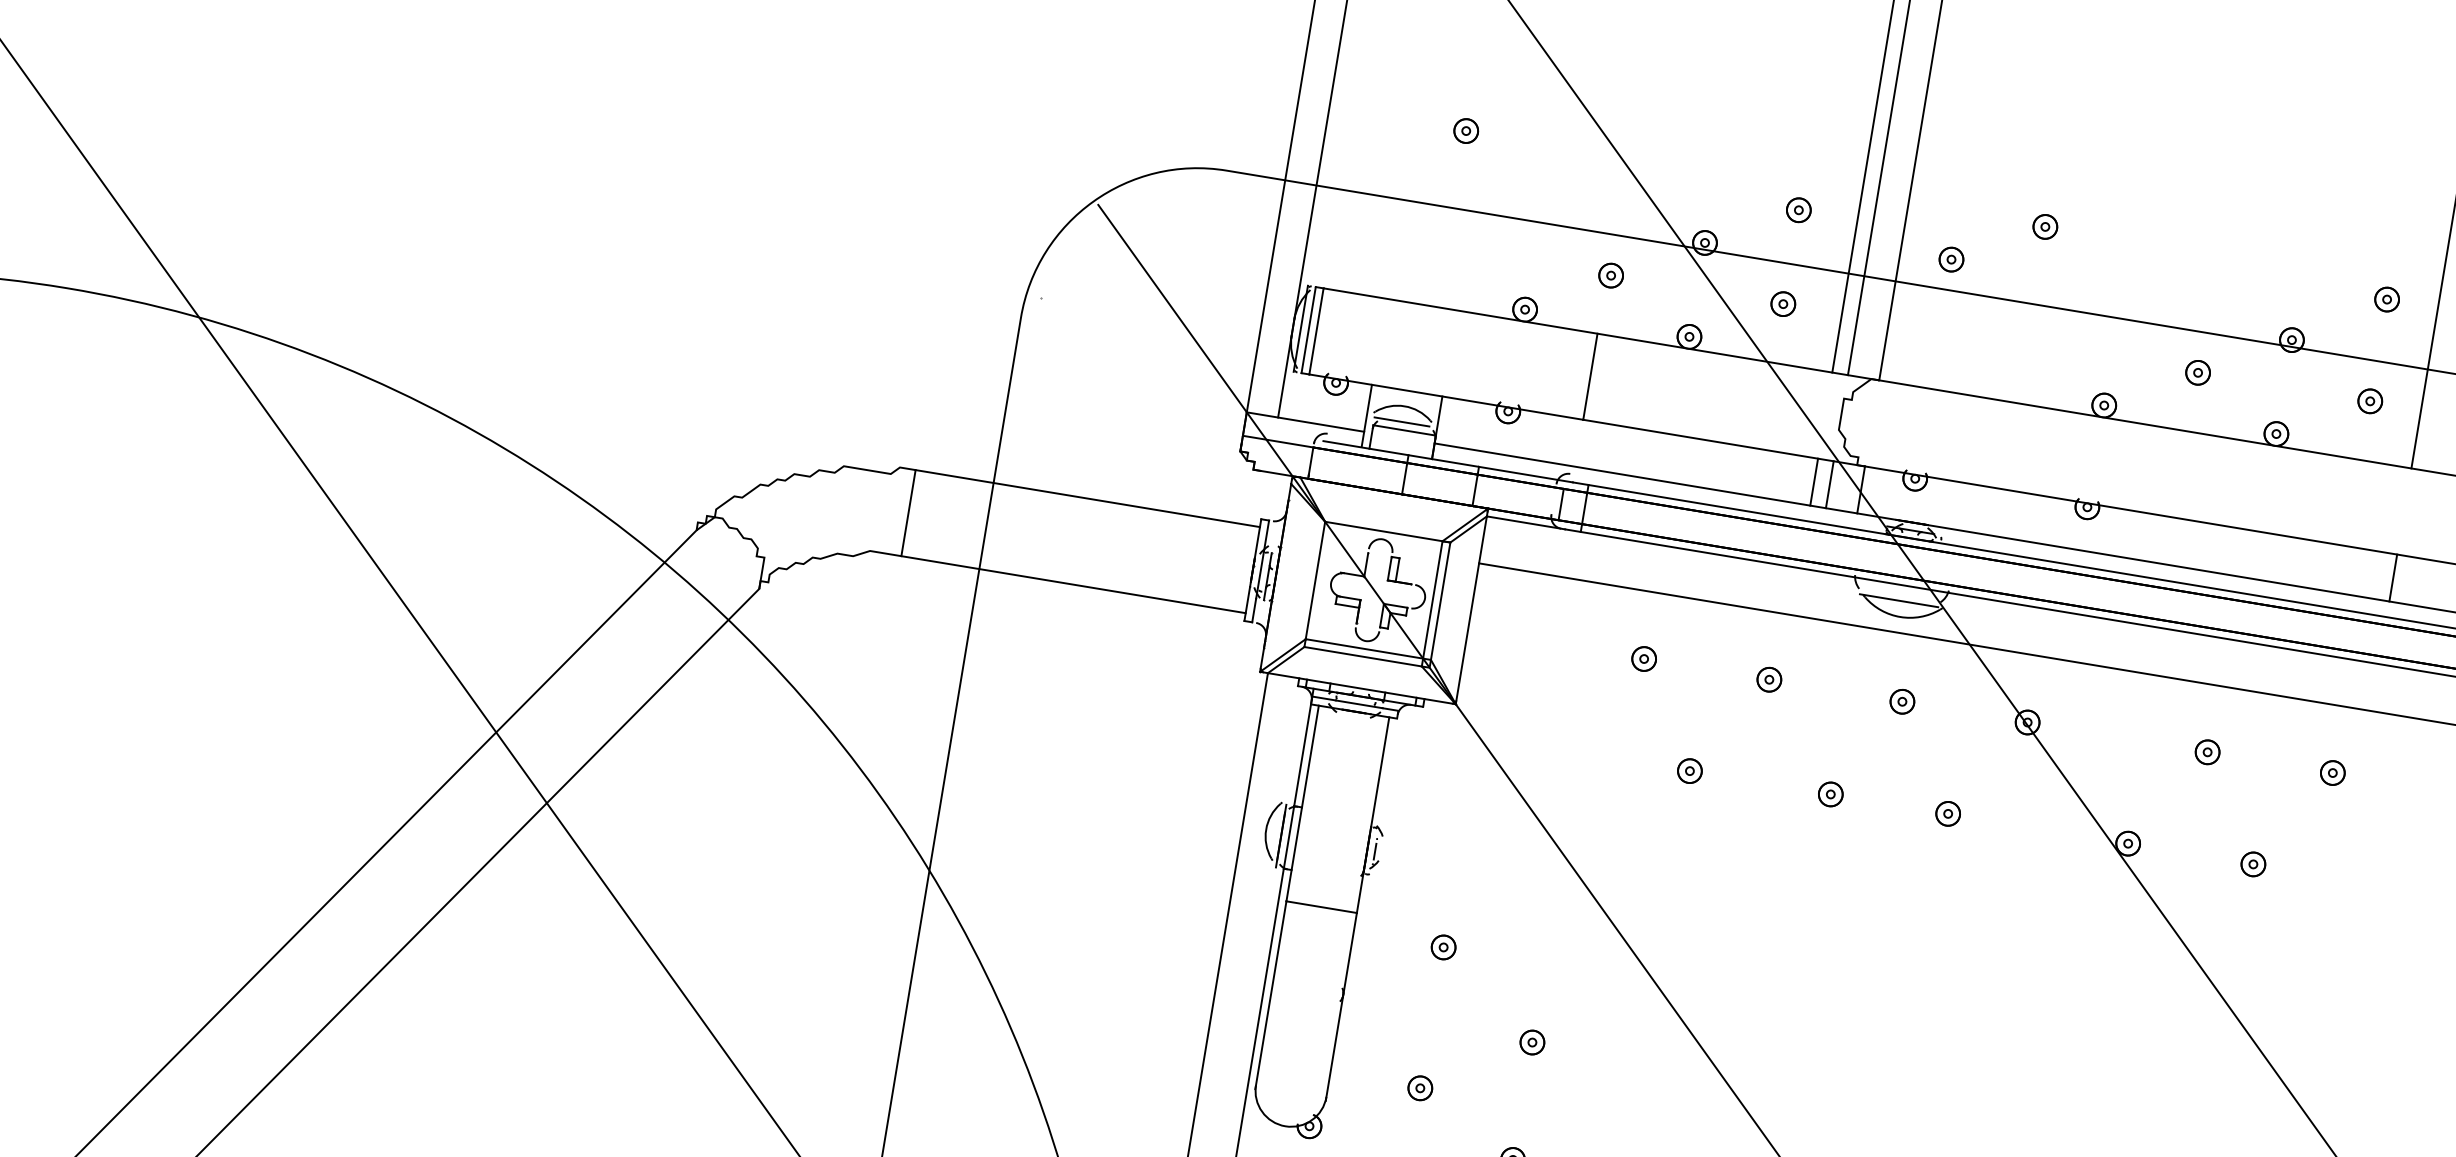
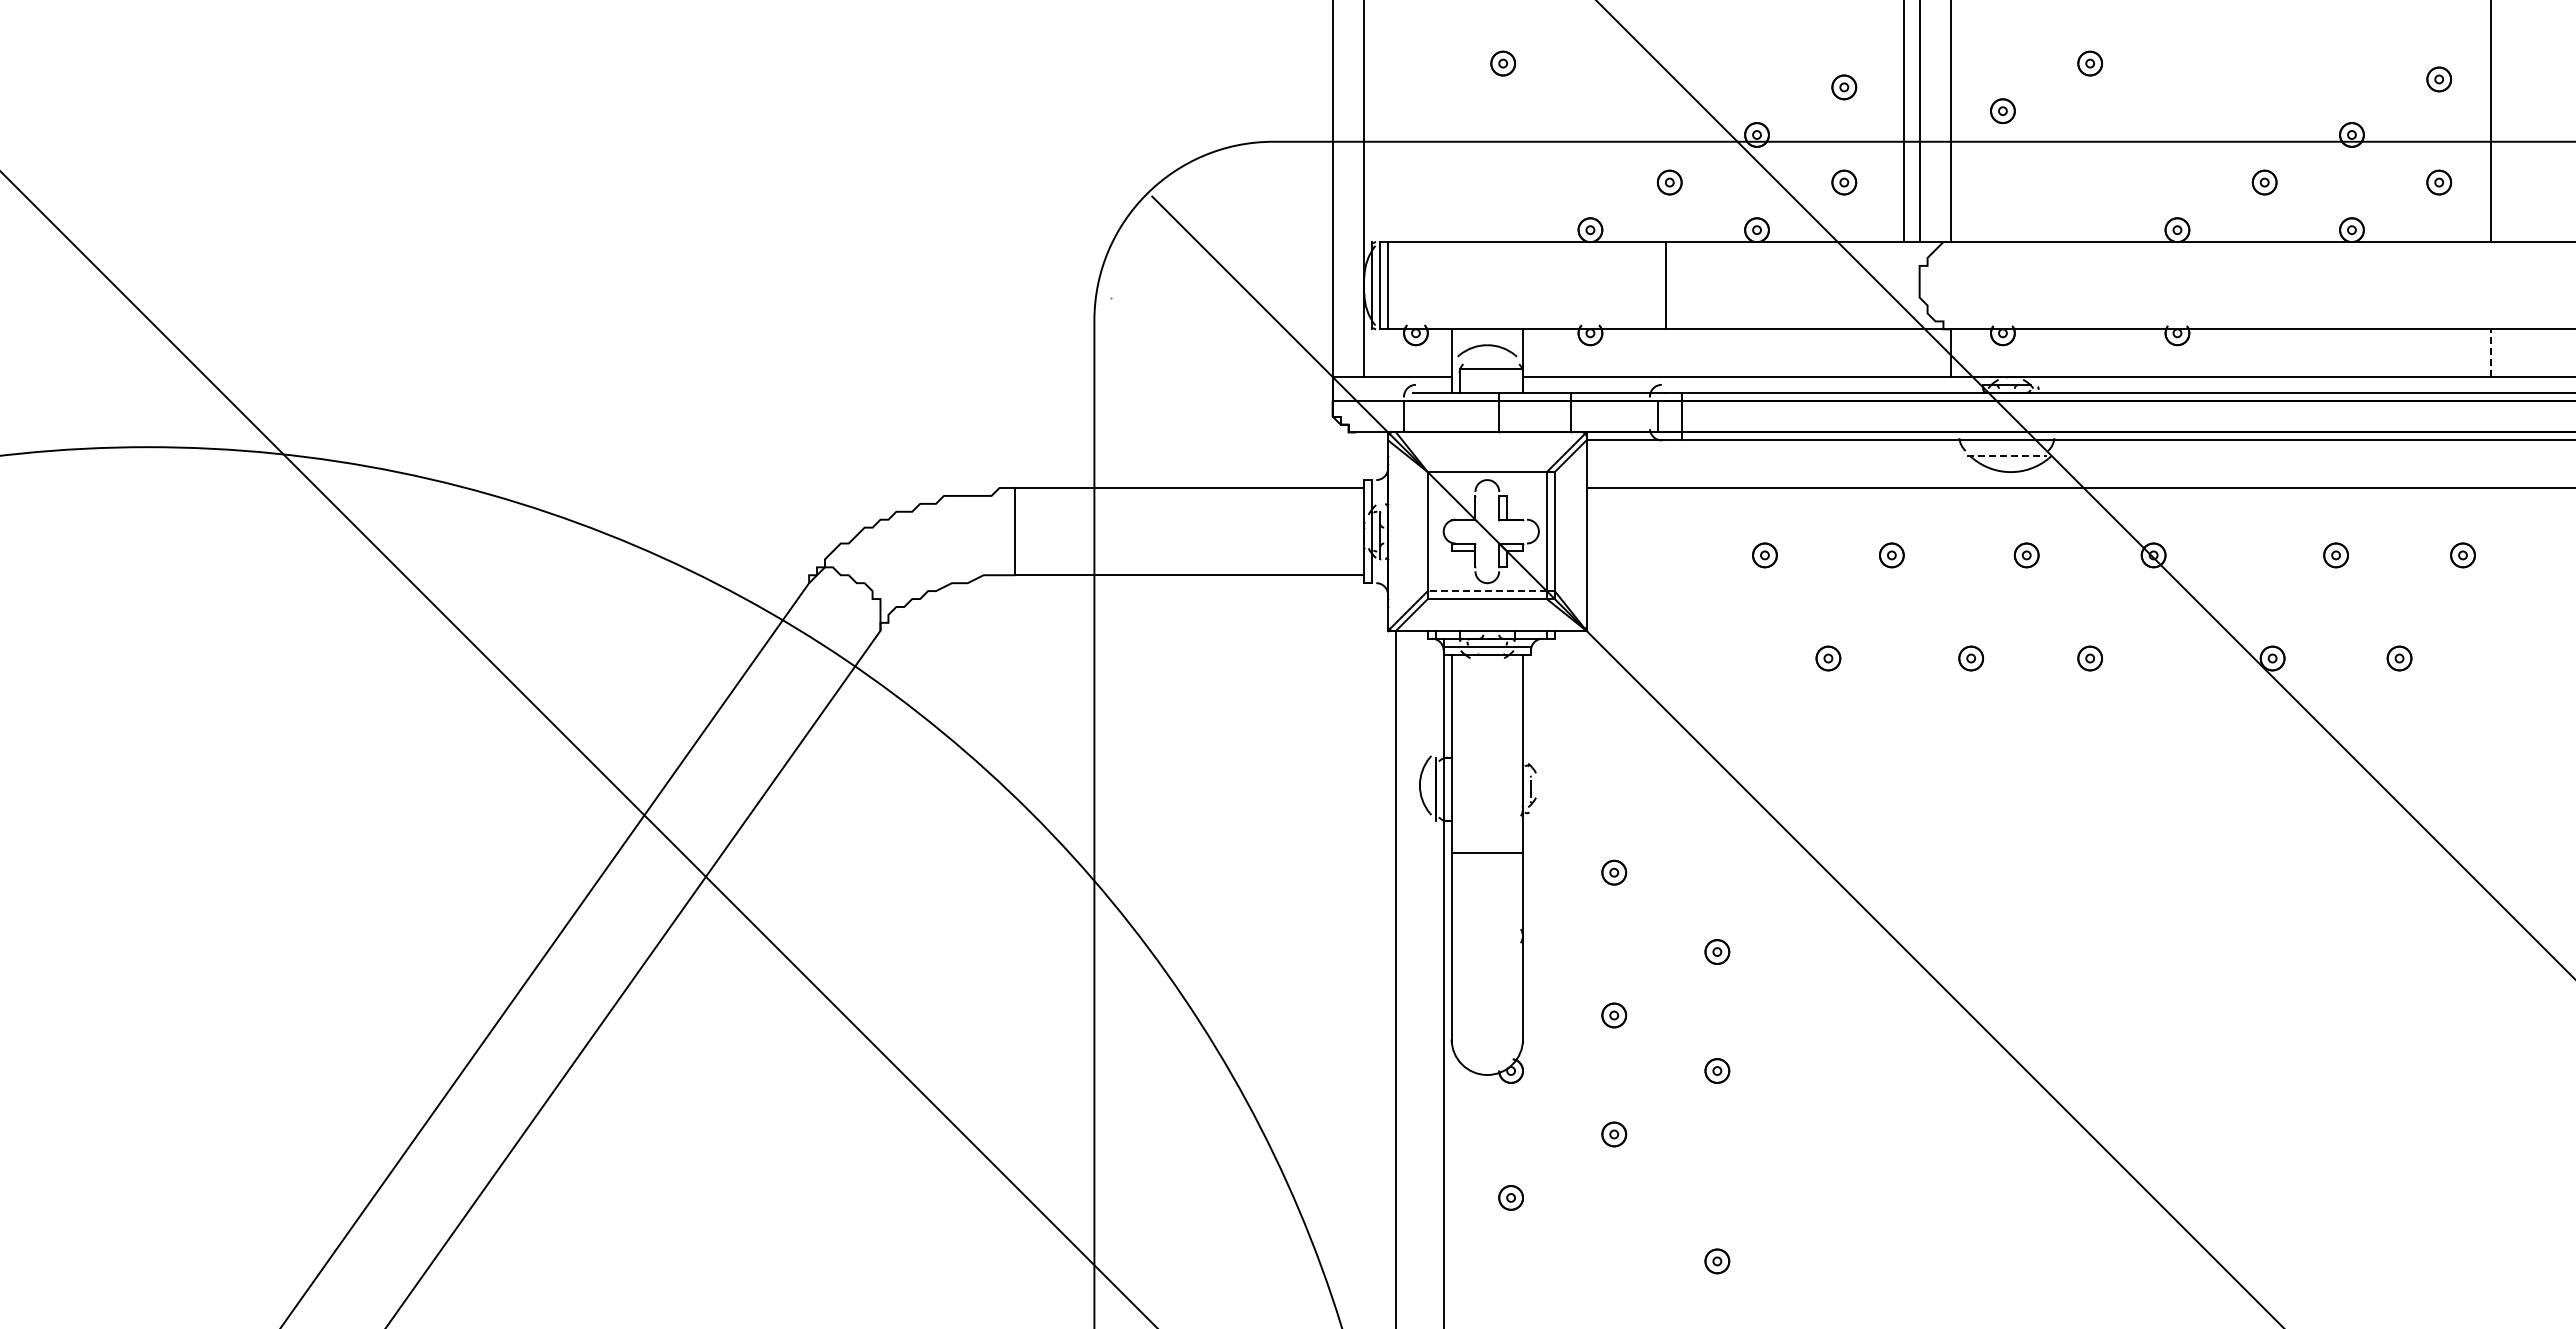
line: (1402, 422) -> (1487, 361), removed
line: (1813, 481) -> (1903, 352), removed
line: (1829, 484) -> (1919, 352), removed
line: (2392, 578) -> (2490, 353), solid -> dashed
line: (1898, 600) -> (2006, 456), solid -> dashed
line: (1363, 649) -> (1486, 591), solid -> dashed

